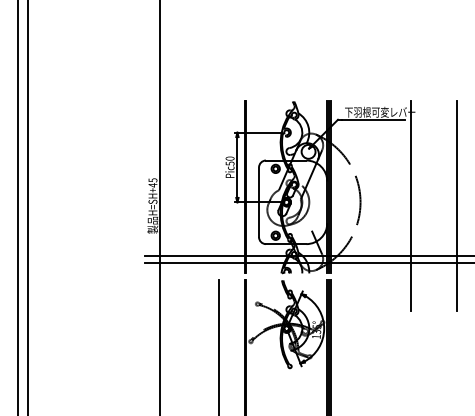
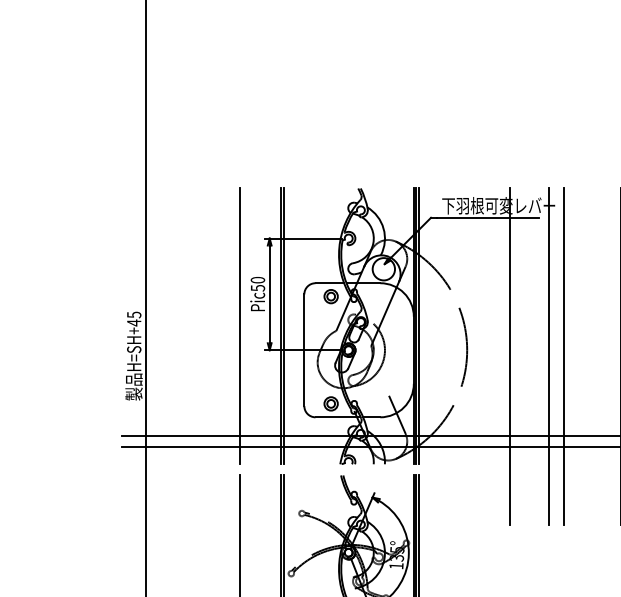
line: (219, 187) -> (240, 326), added
line: (387, 206) -> (510, 356), added
line: (421, 206) -> (564, 356), added

